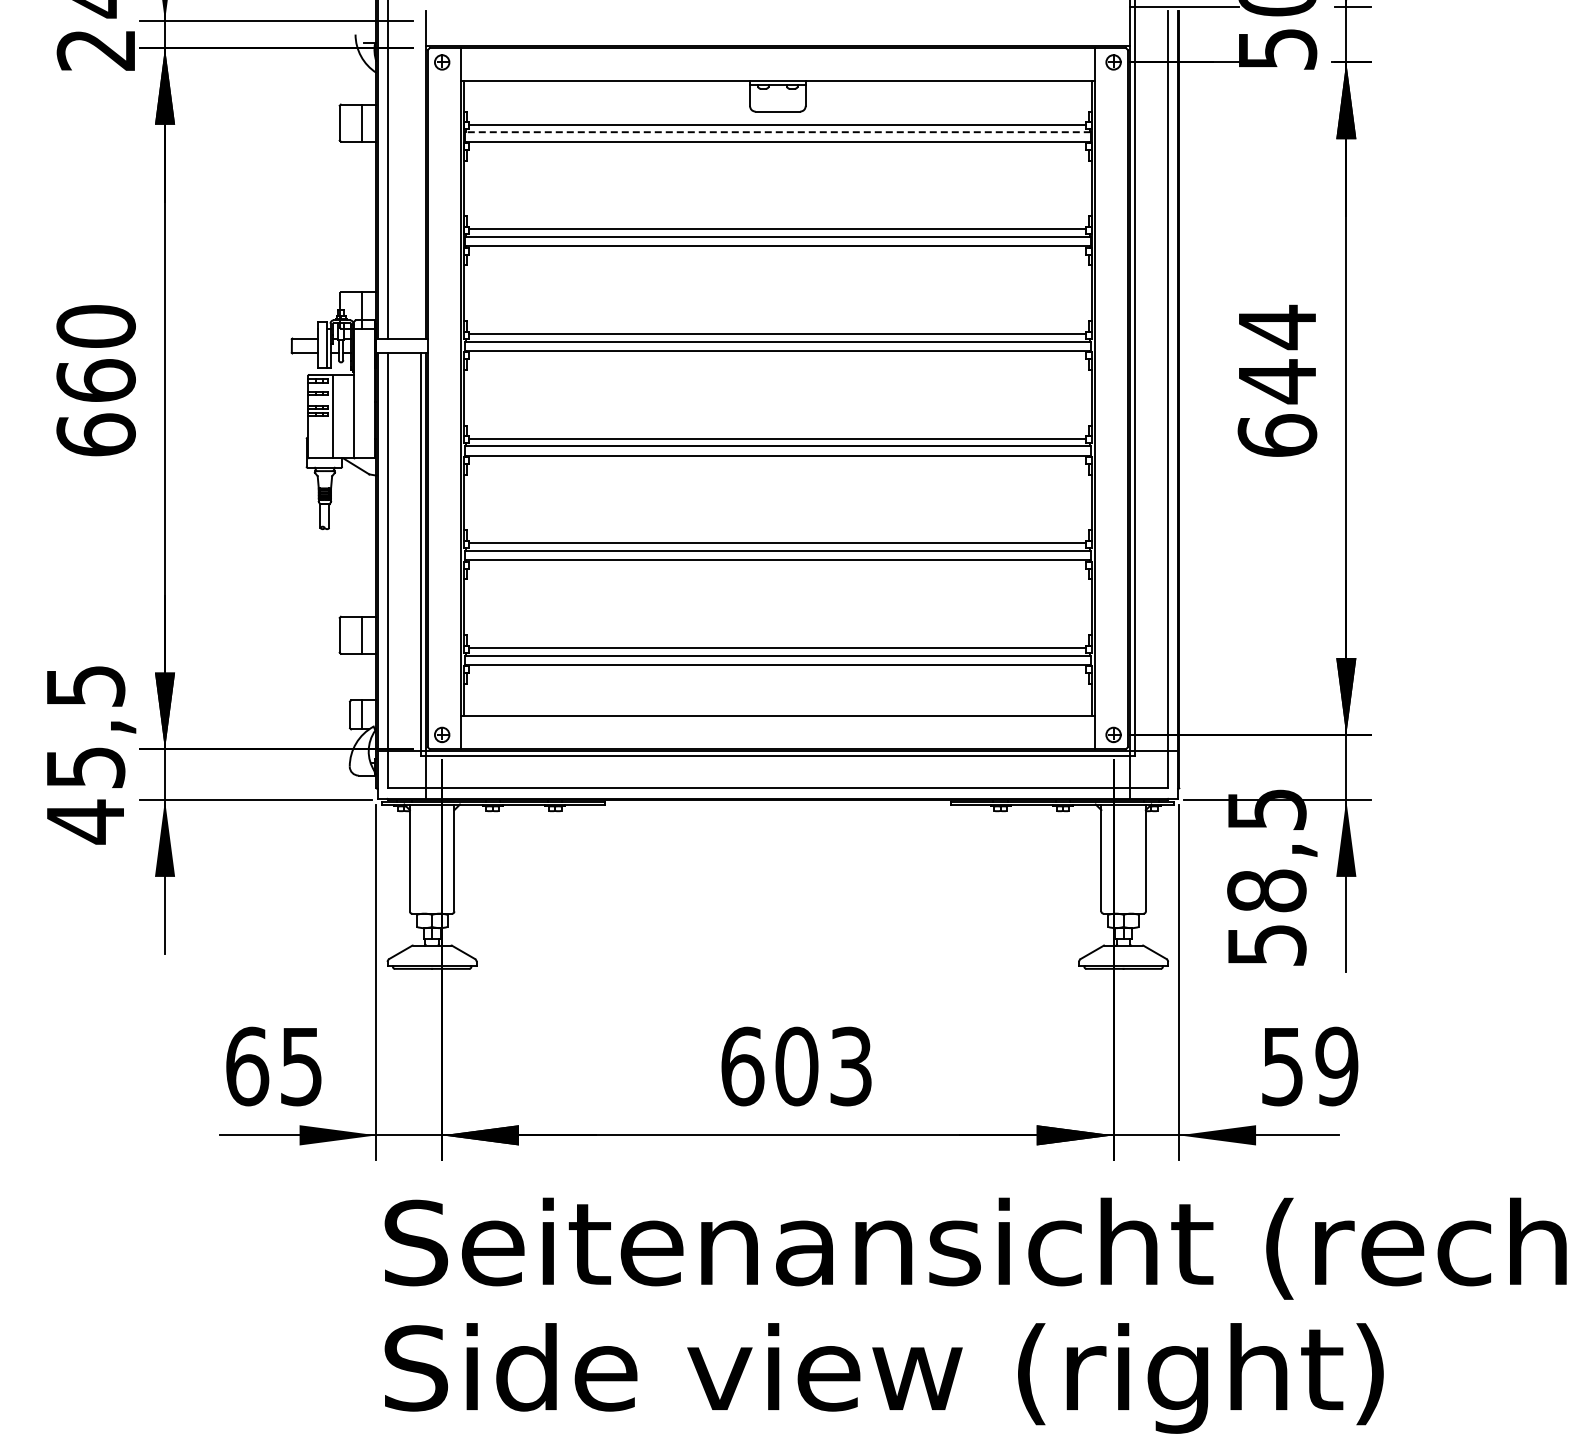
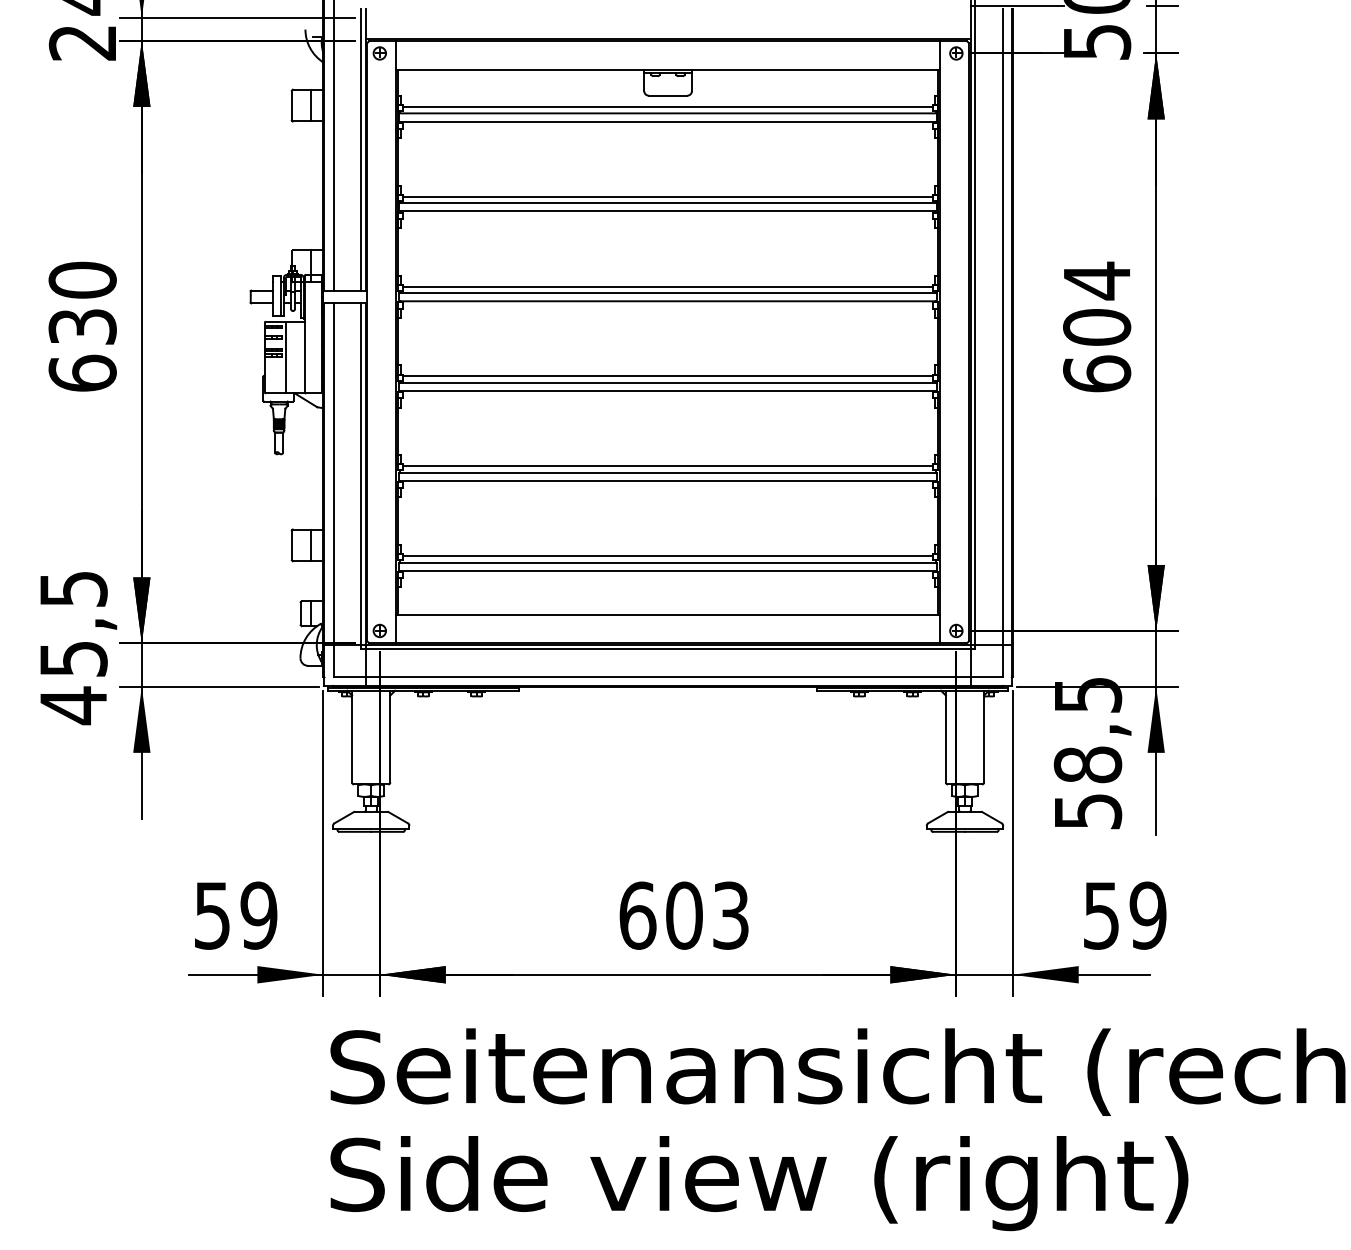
line: (777, 132) -> (667, 113), dashed -> solid
line: (420, 174) -> (361, 149), added
text: (95, 380) -> (82, 326), 660 -> 630
text: (1277, 381) -> (1097, 327), 644 -> 604
text: (274, 1066) -> (235, 915), 65 -> 59

